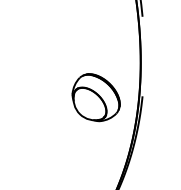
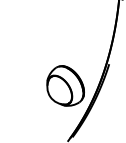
part: (95, 97) -> (65, 86), moved

